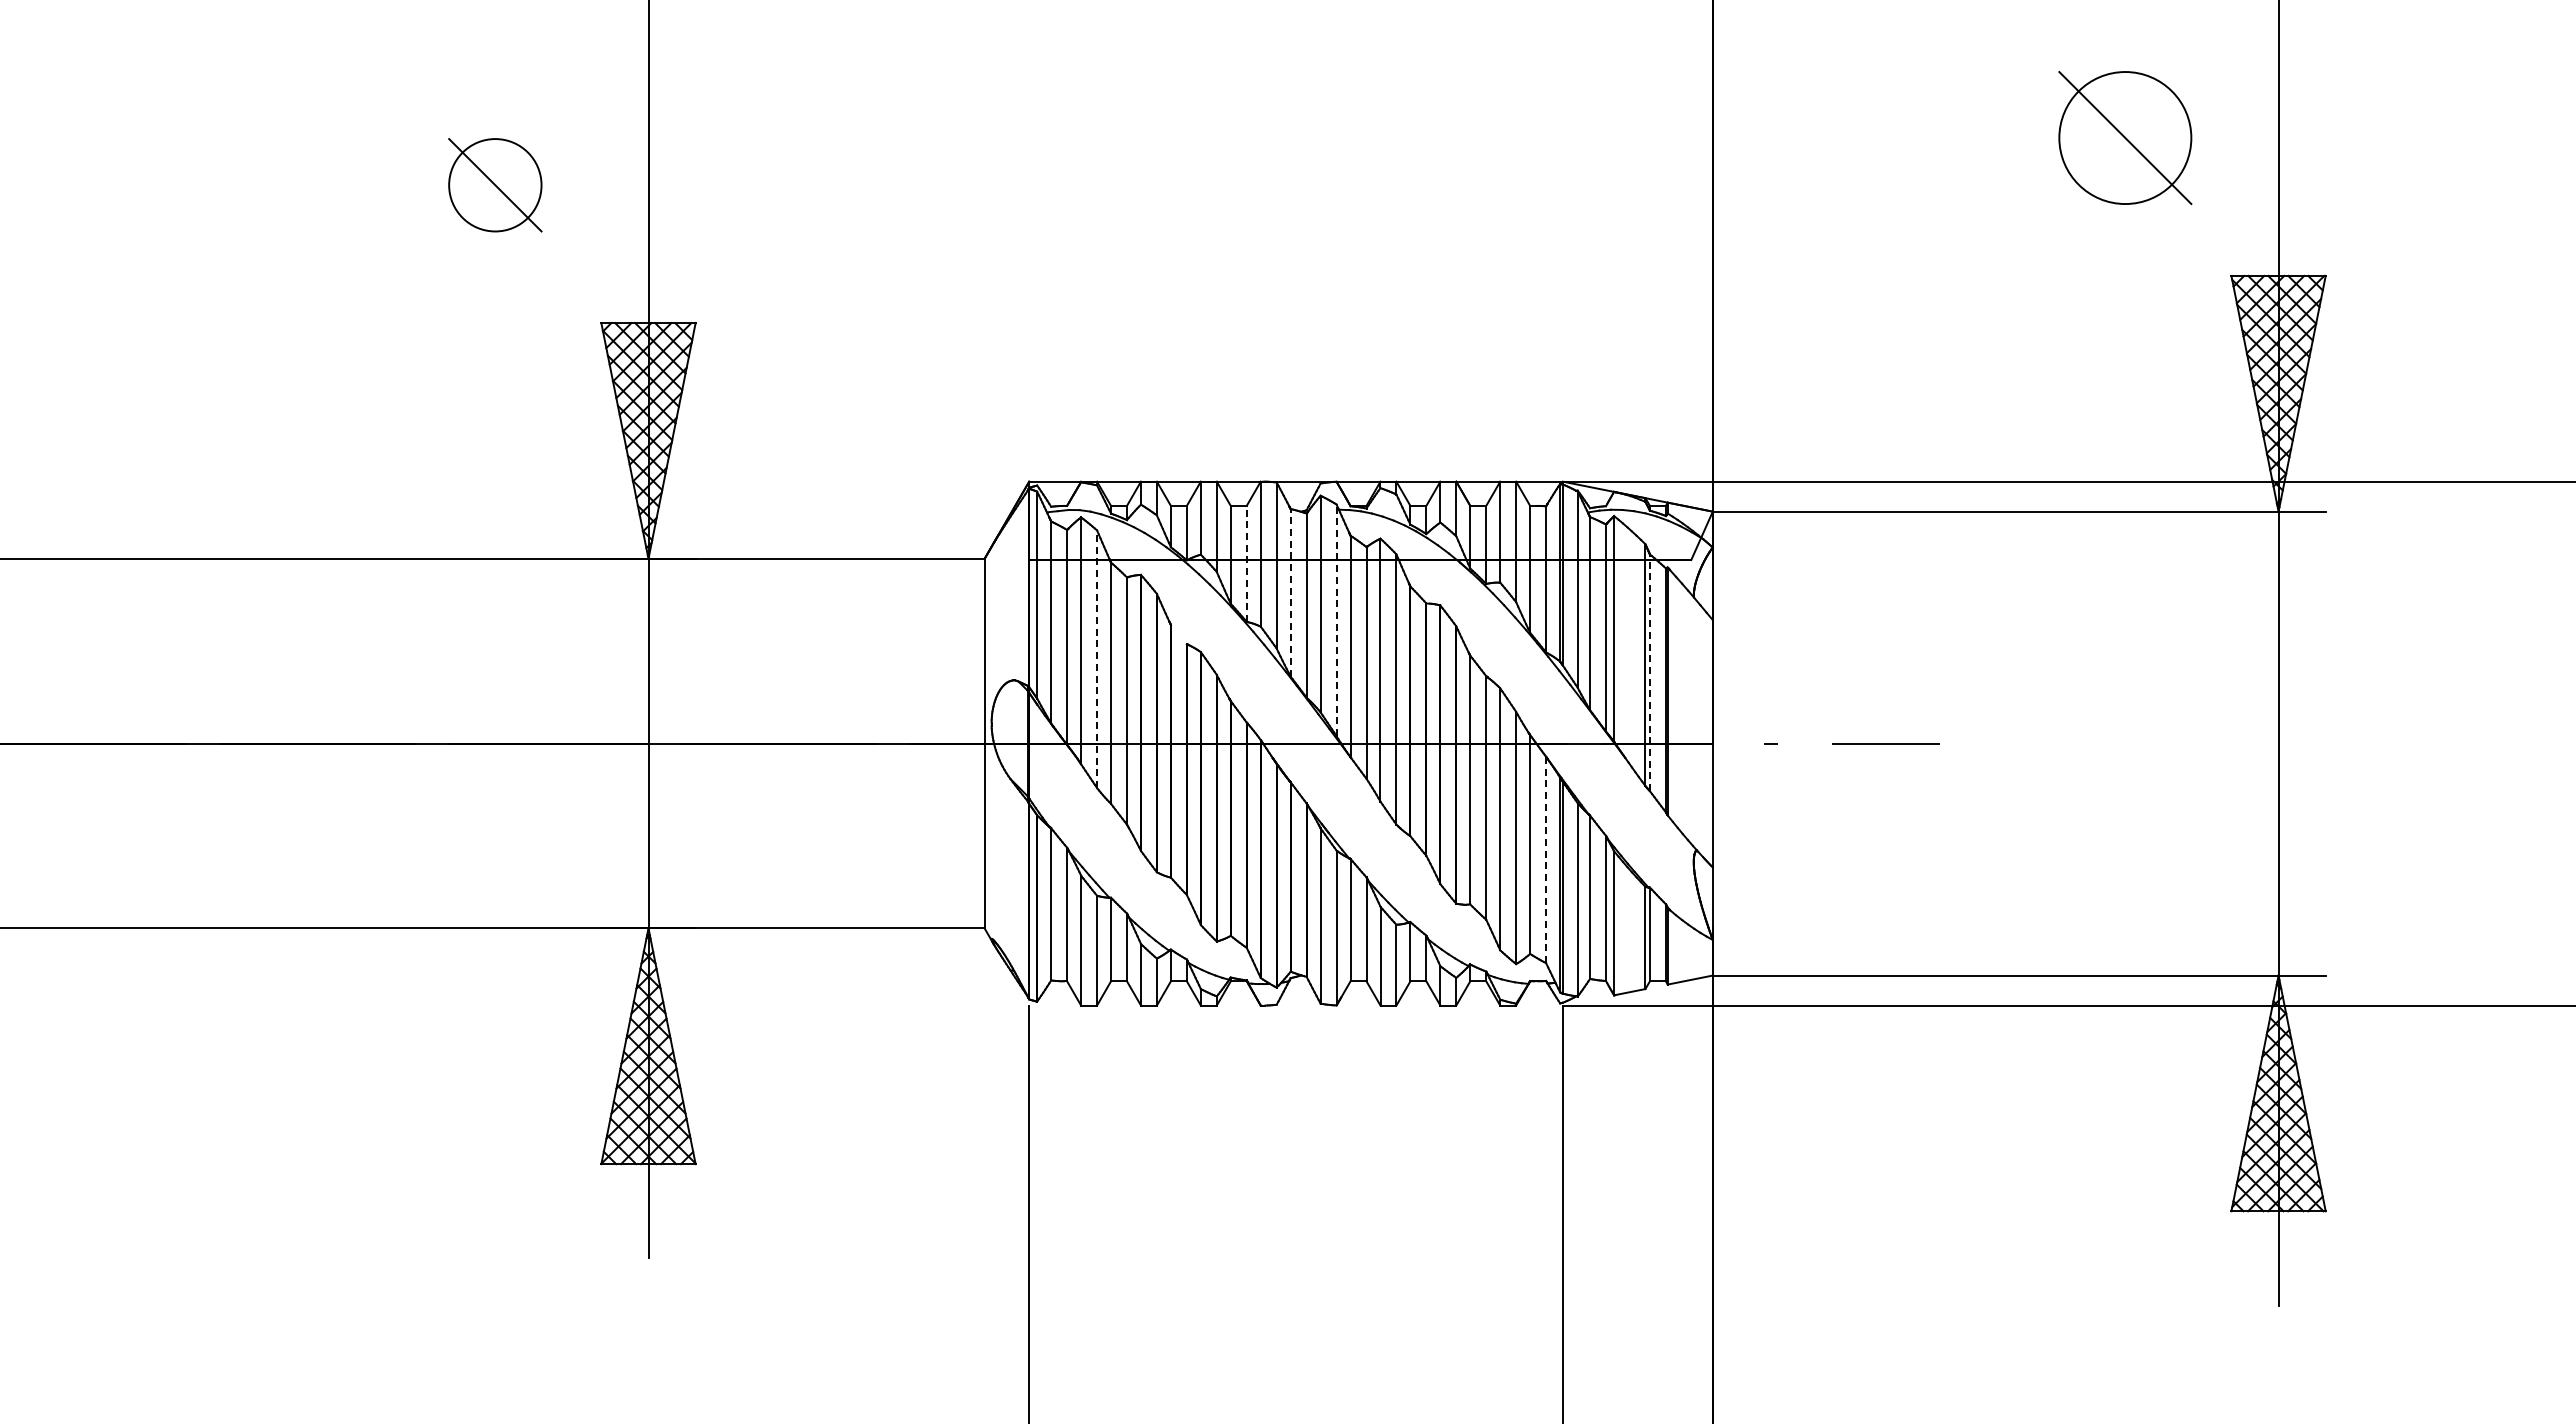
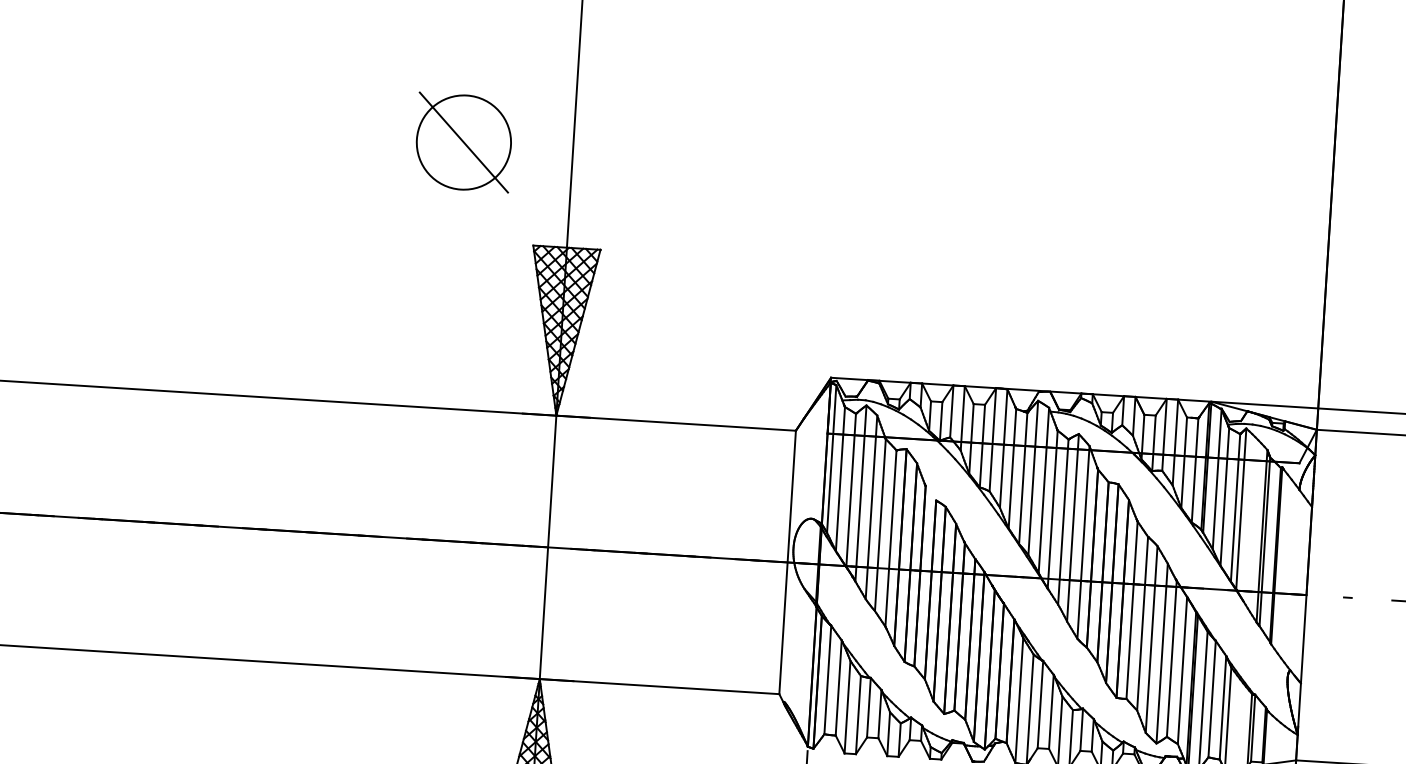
part: (495, 185) -> (464, 142), size x1.43
line: (1246, 563) -> (982, 445), dashed -> solid
line: (1290, 592) -> (1012, 468), dashed -> solid
line: (1336, 620) -> (1043, 490), dashed -> solid
line: (1097, 659) -> (871, 507), dashed -> solid
line: (1649, 672) -> (1264, 541), dashed -> solid
line: (1546, 859) -> (1182, 670), dashed -> solid

